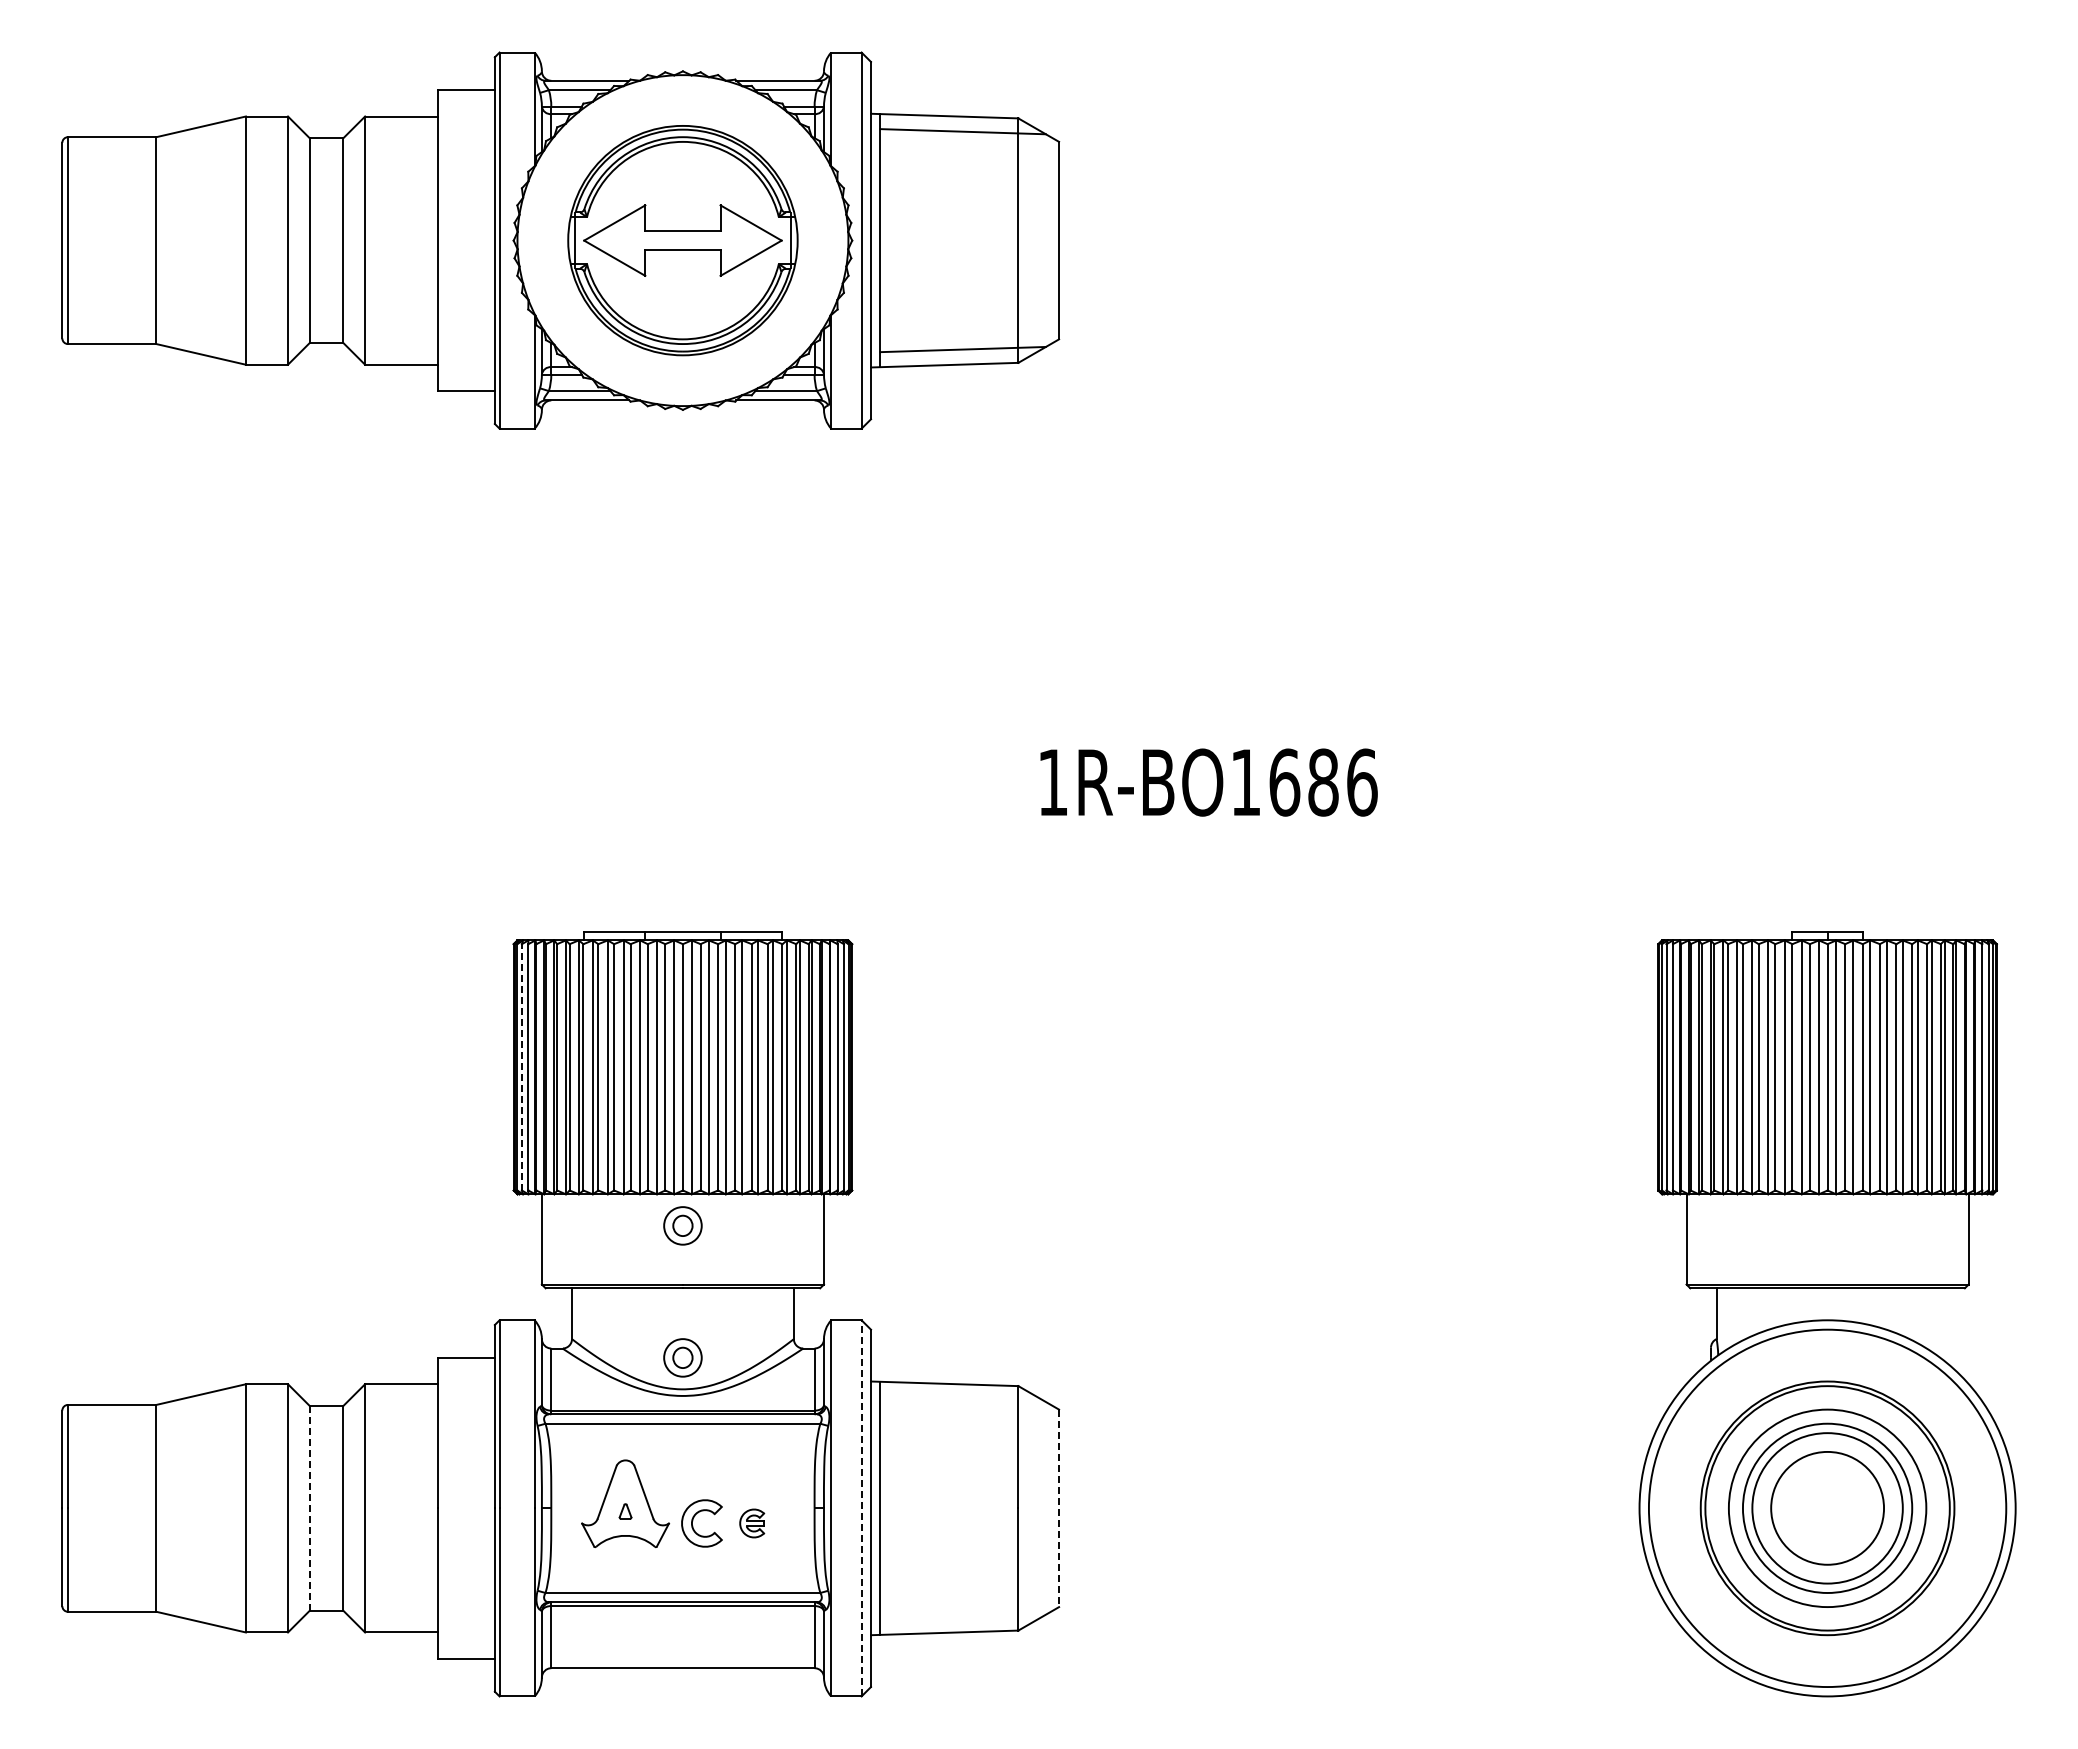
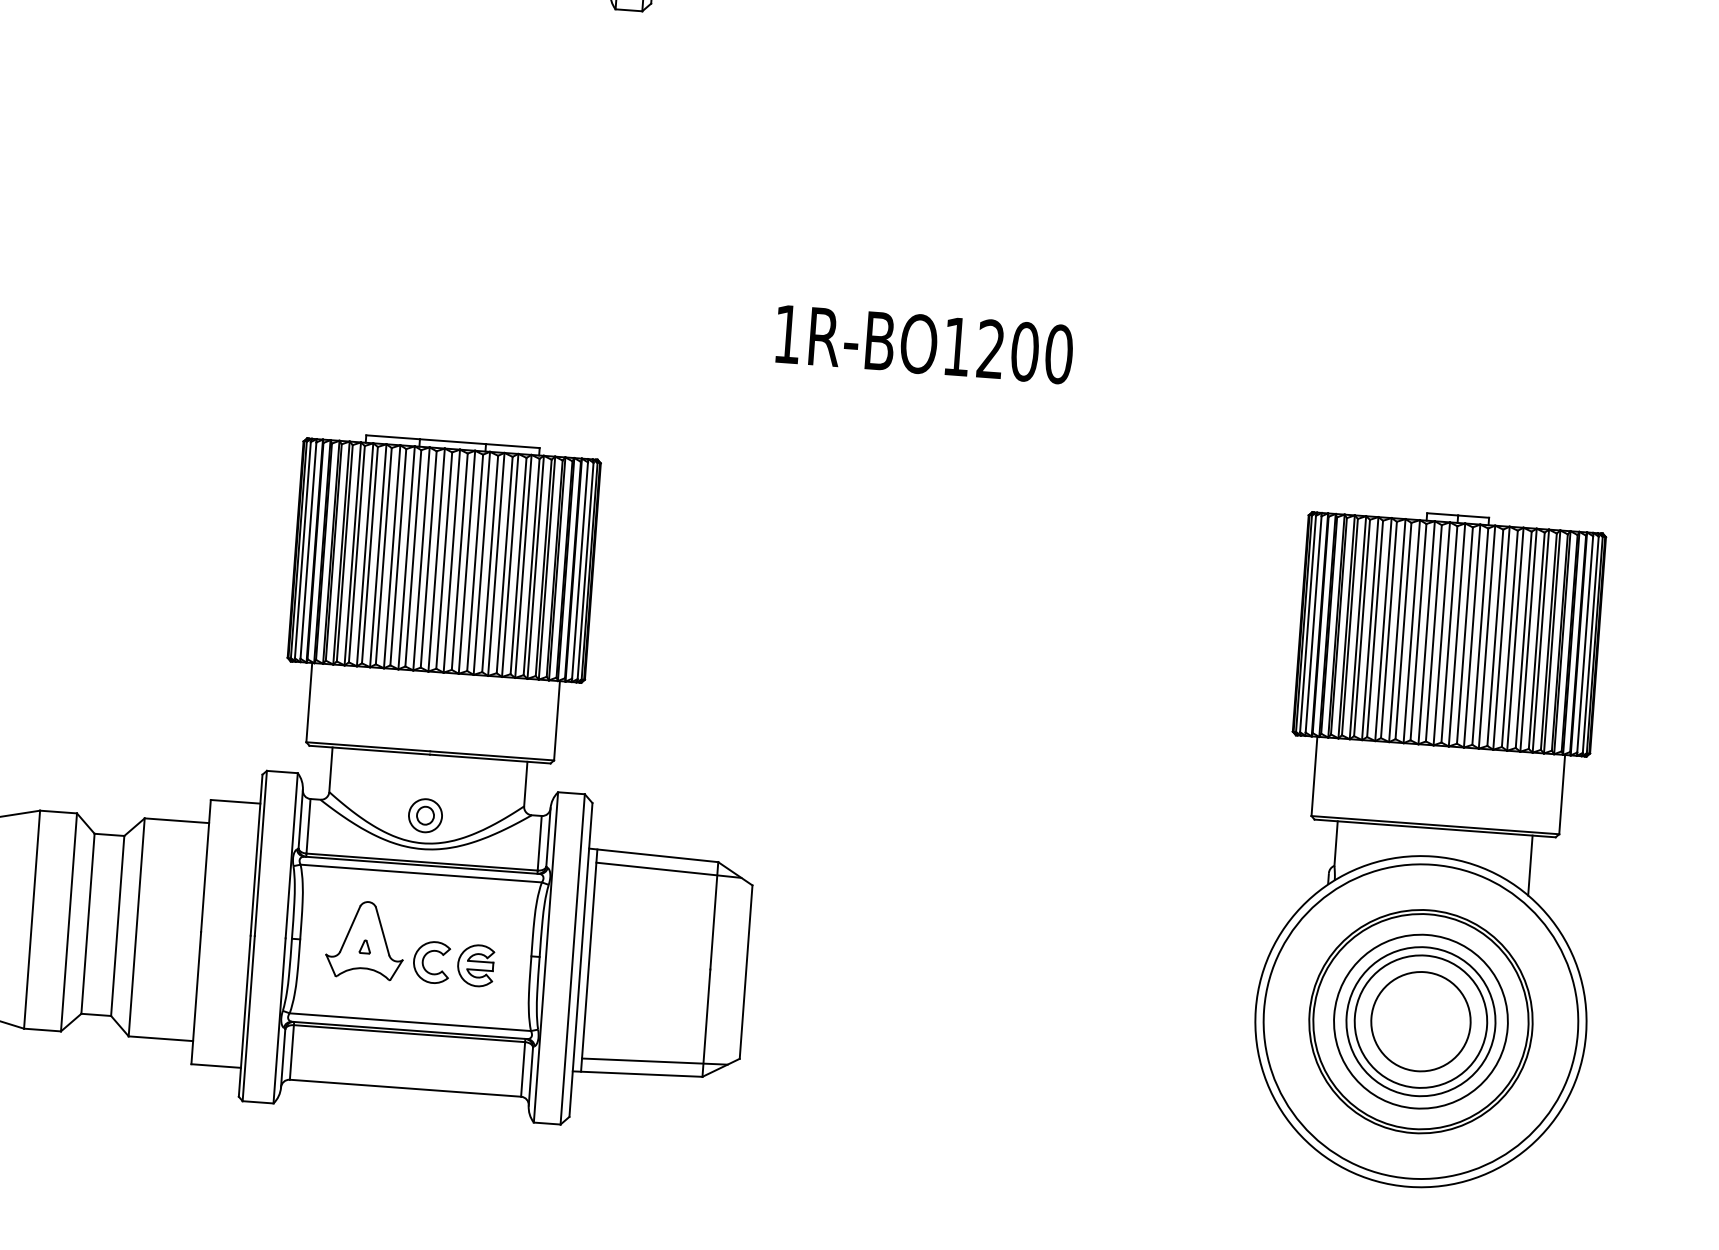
text: (1323, 782) -> (1025, 351), 1R-BO1686 -> 1R-BO1200
line: (521, 1066) -> (302, 549), dashed -> solid
part: (682, 1225) -> (433, 699), removed
line: (1938, 1322) -> (1530, 865), added
line: (962, 1399) -> (668, 870), added
line: (861, 1507) -> (572, 958), dashed -> solid
line: (309, 1508) -> (87, 923), dashed -> solid
line: (1059, 1508) -> (746, 972), dashed -> solid
part: (751, 1523) -> (475, 965), size x1.67
line: (962, 1616) -> (654, 1060), added

